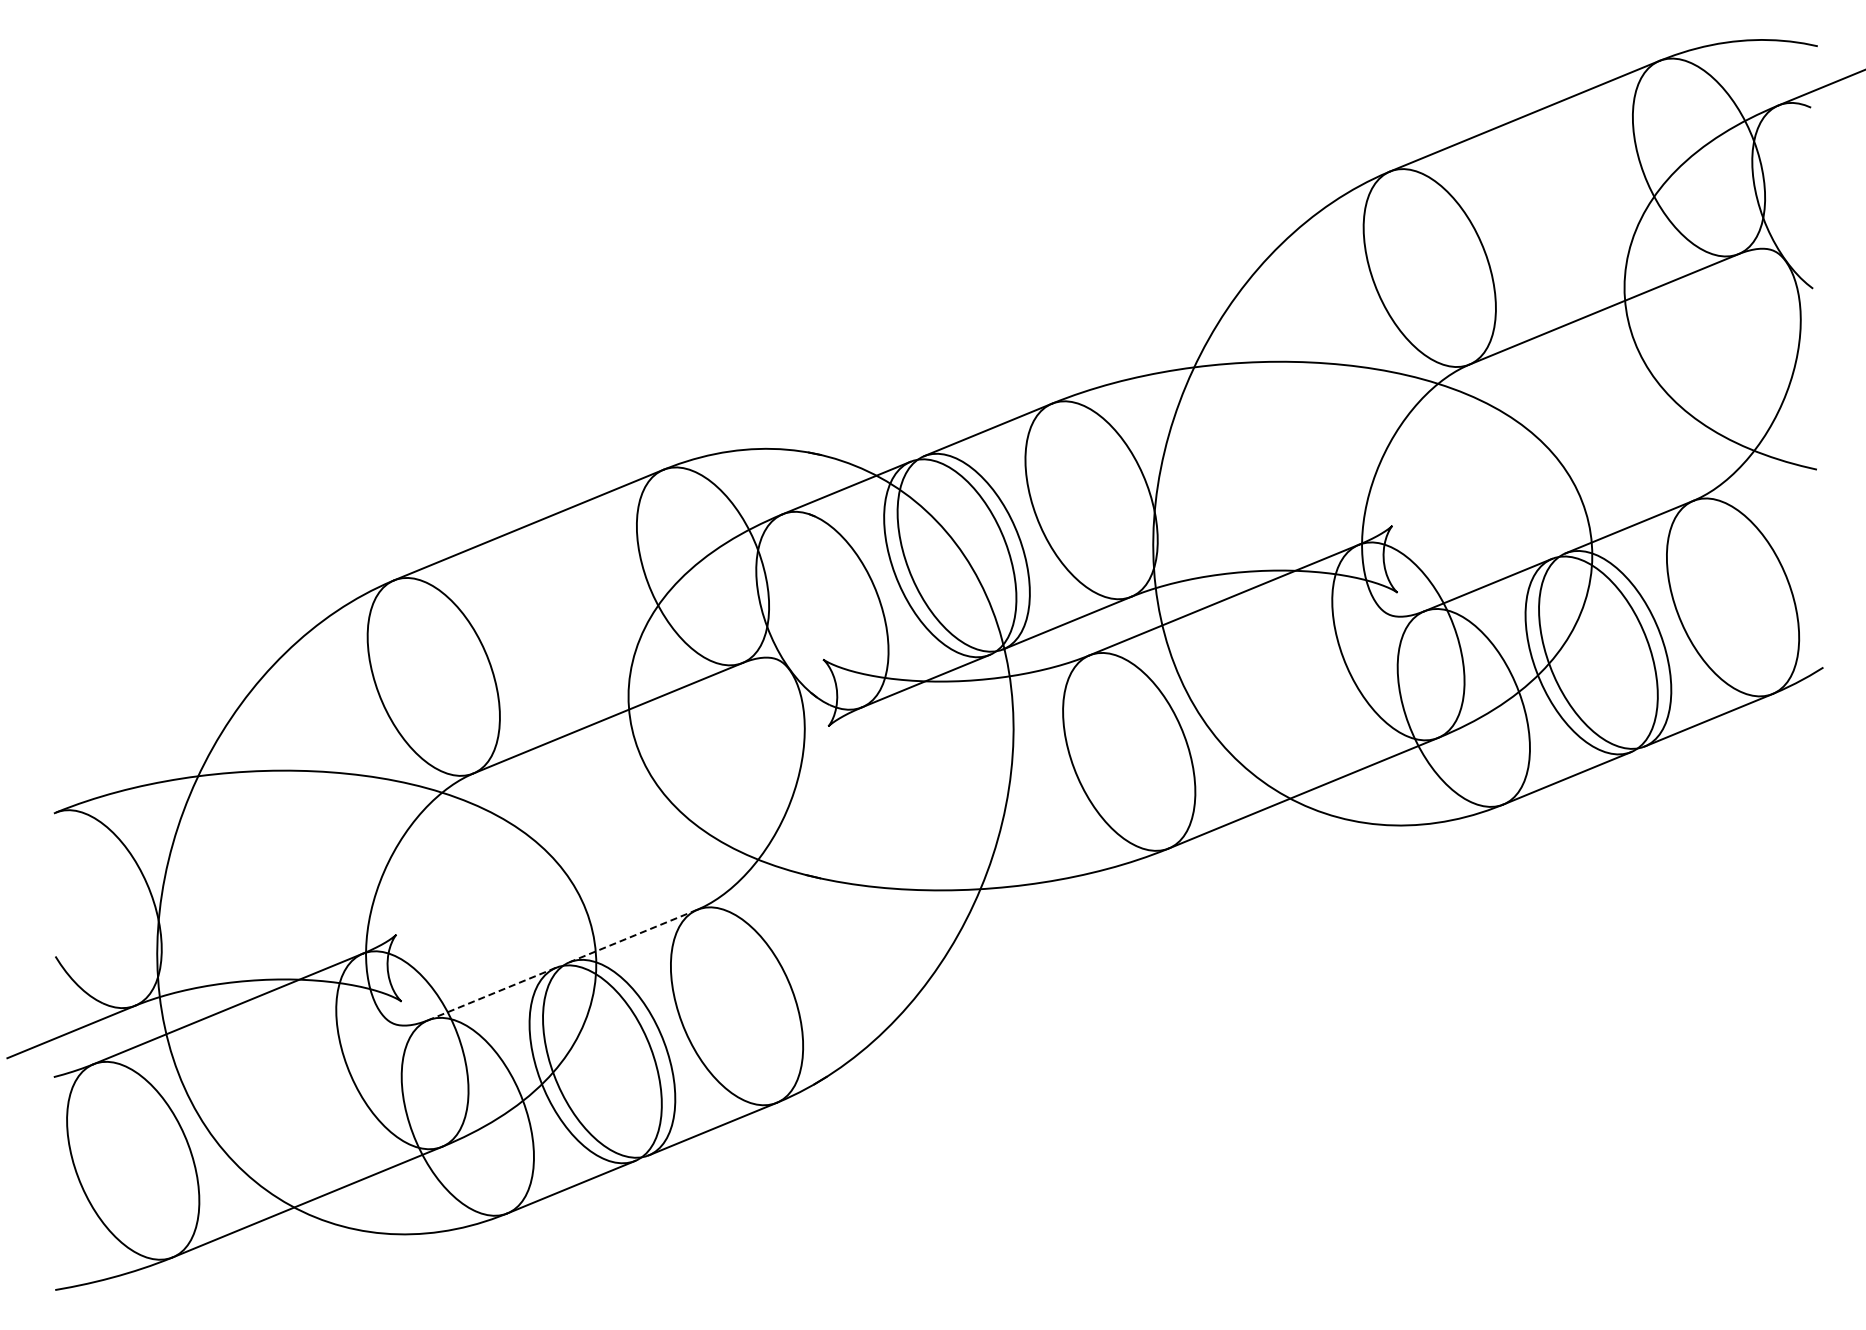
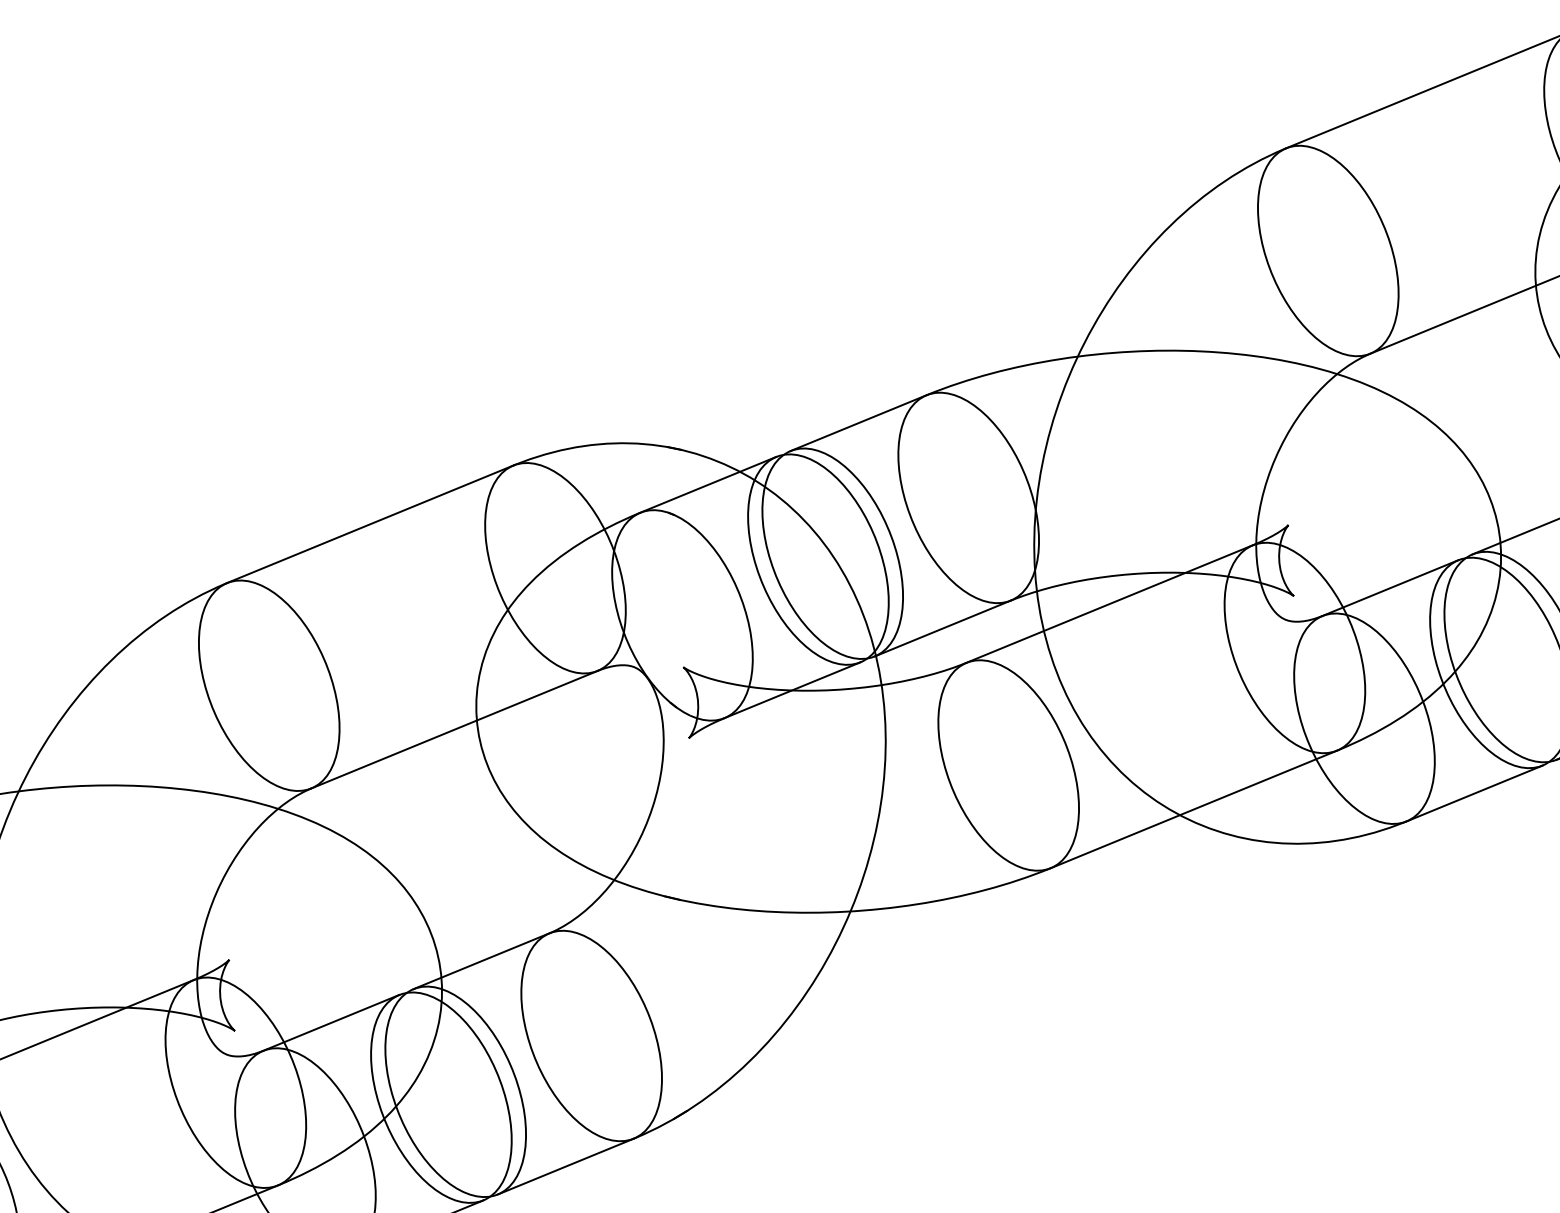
line: (633, 936) -> (481, 961), dashed -> solid
line: (491, 994) -> (330, 1023), dashed -> solid

